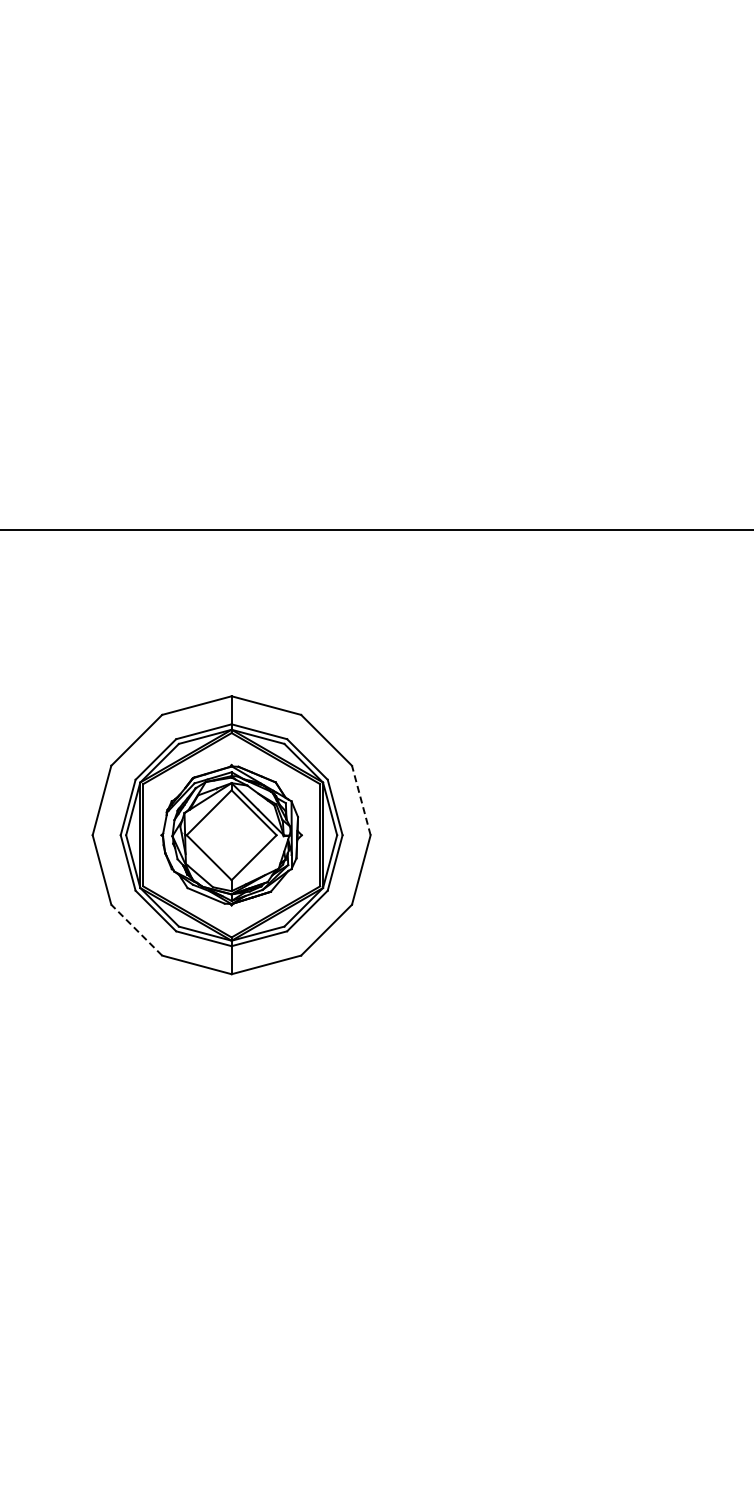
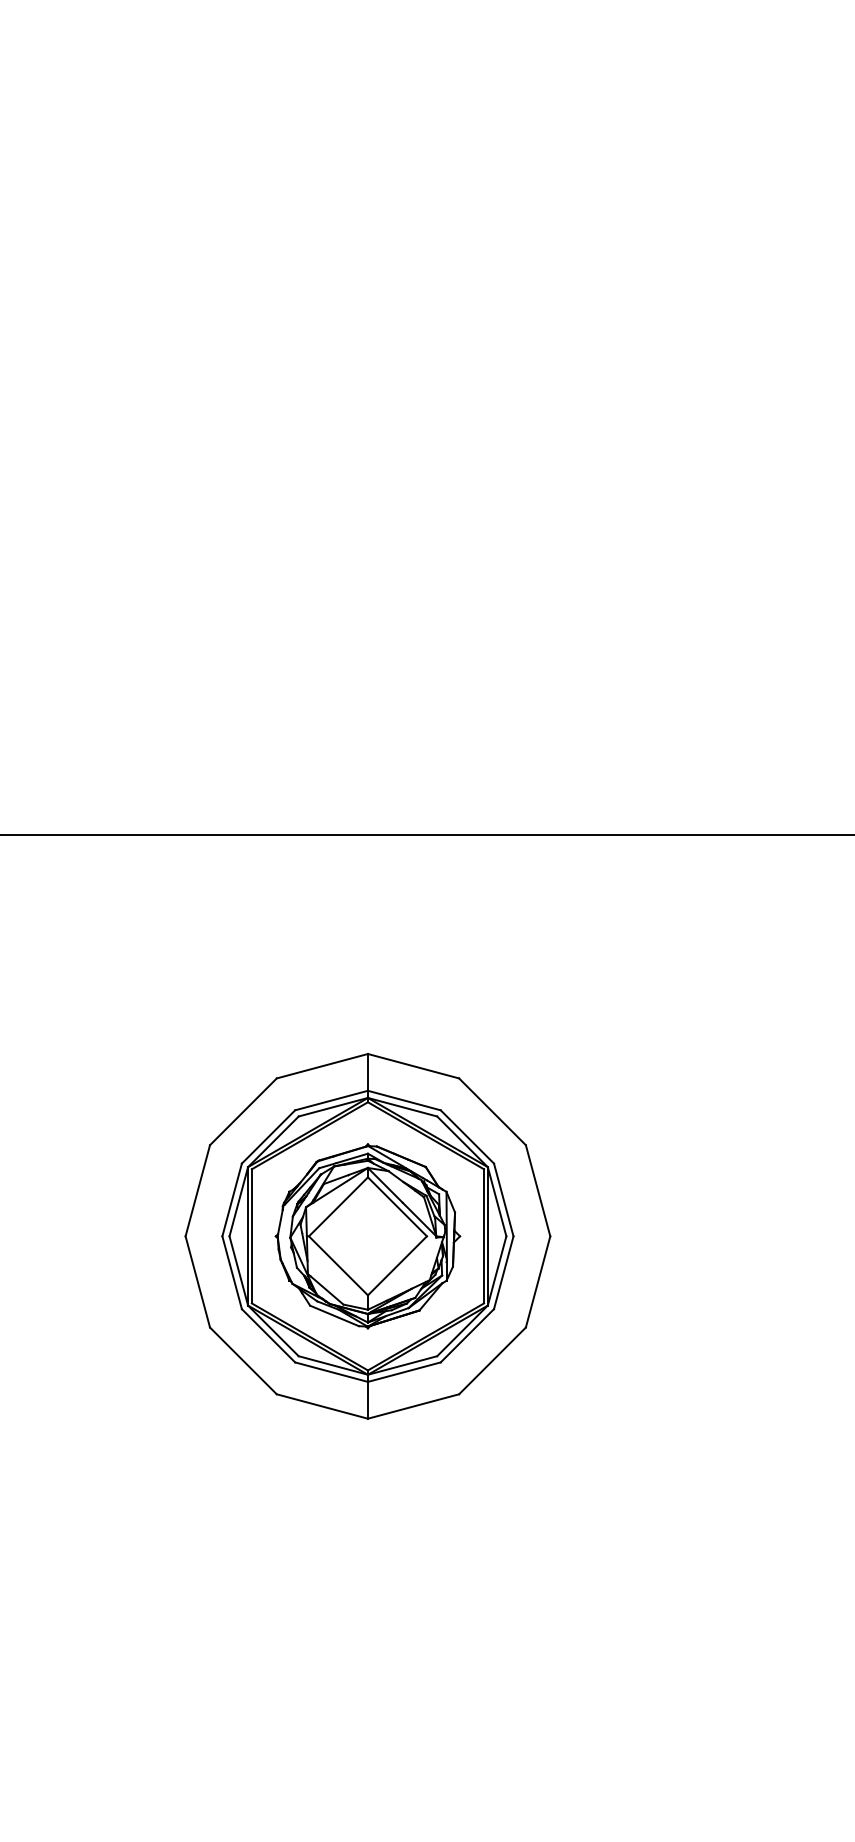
line: (361, 800) -> (538, 1190), dashed -> solid
line: (136, 930) -> (243, 1361), dashed -> solid

